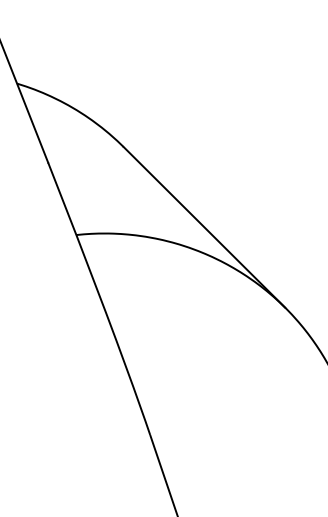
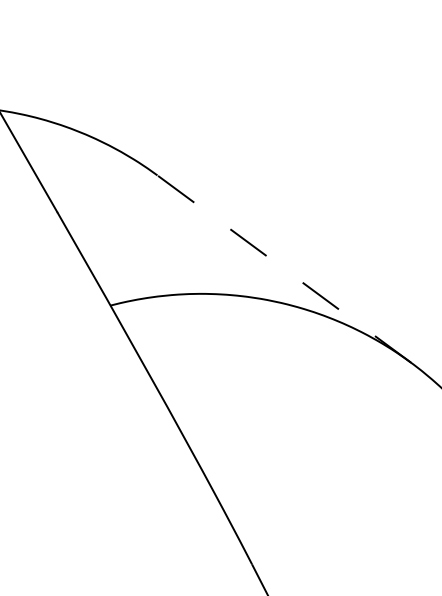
line: (204, 227) -> (284, 269), solid -> dashed

